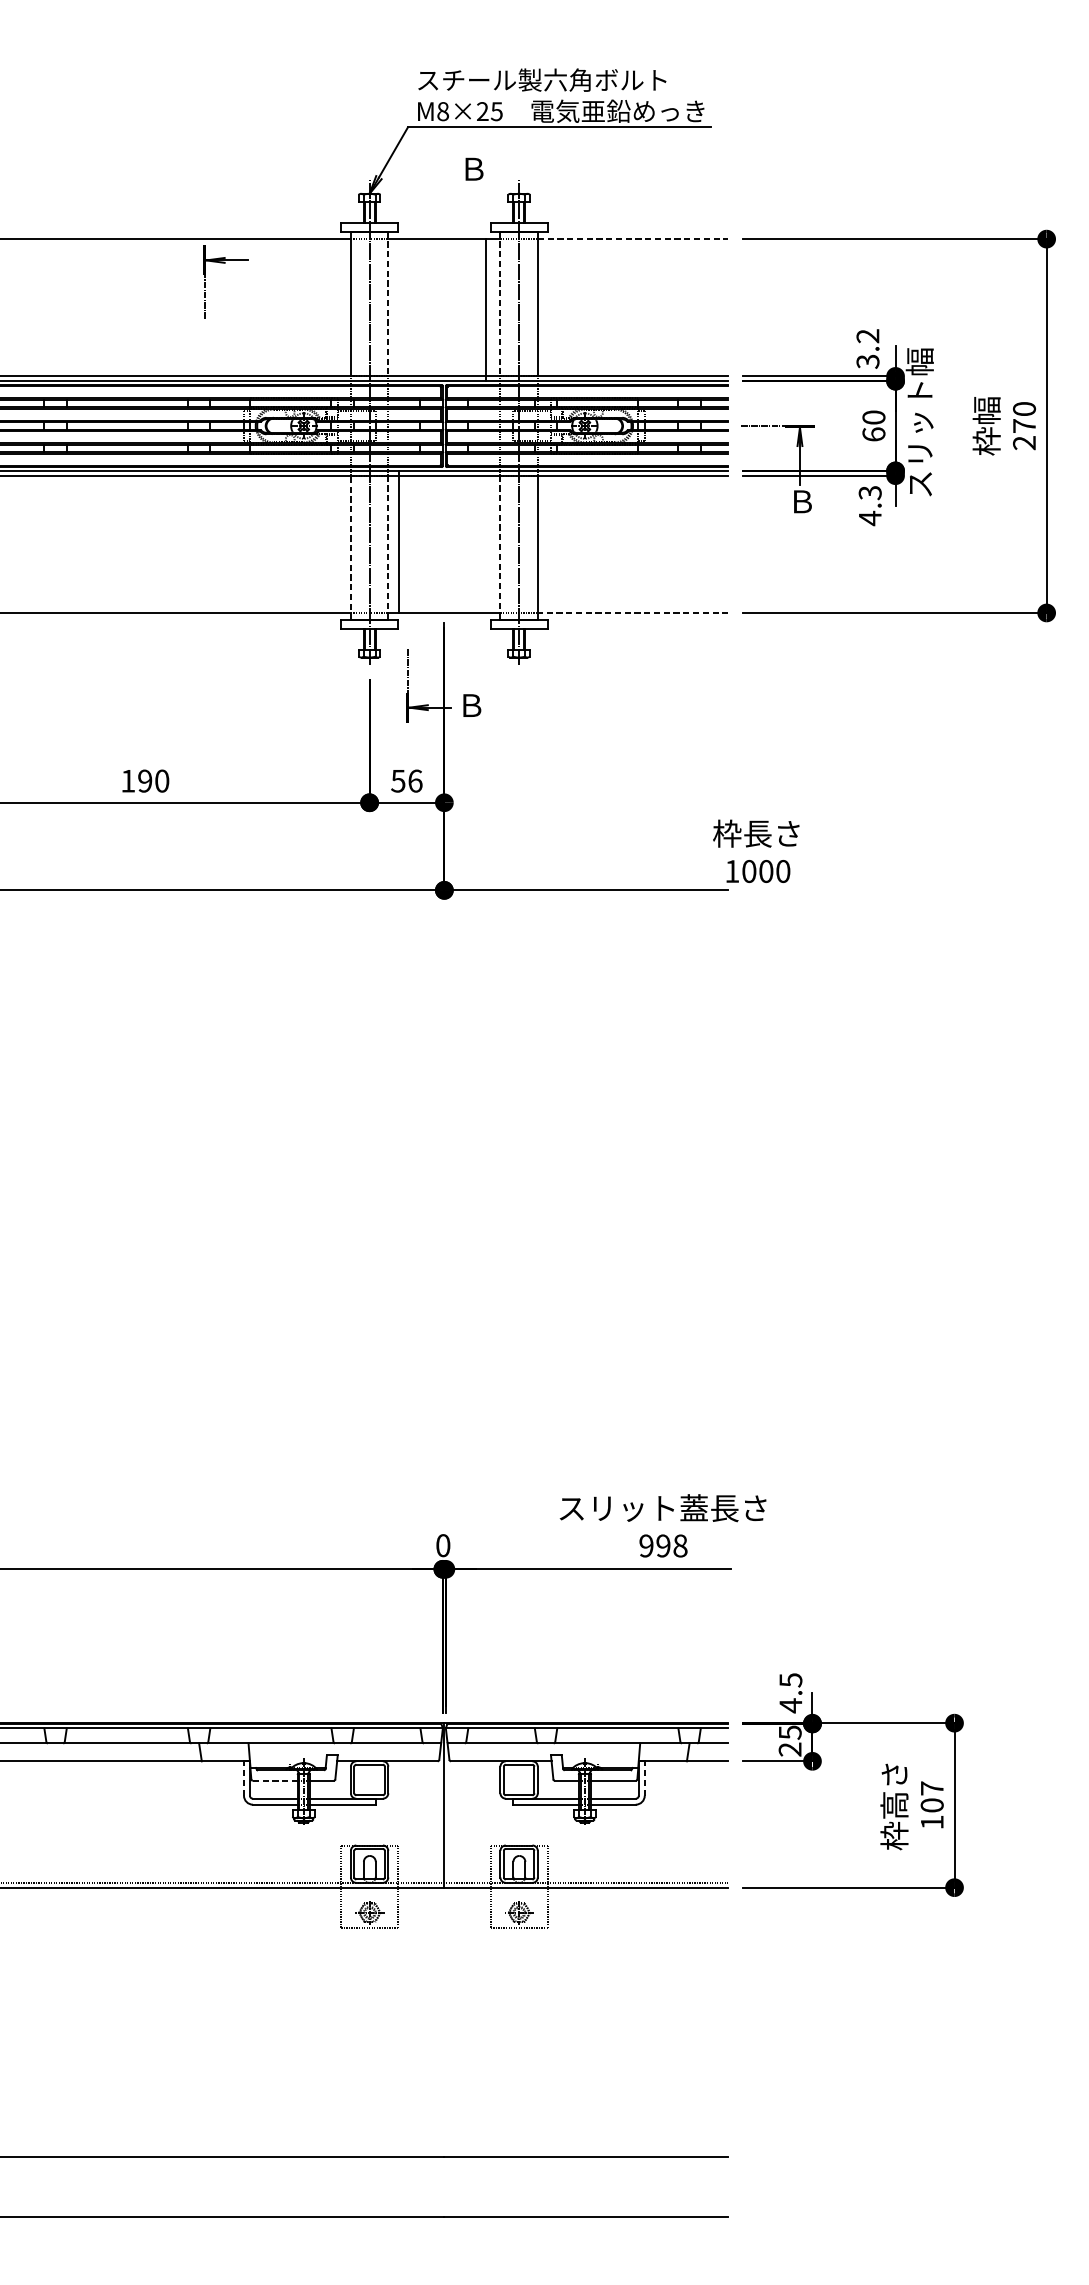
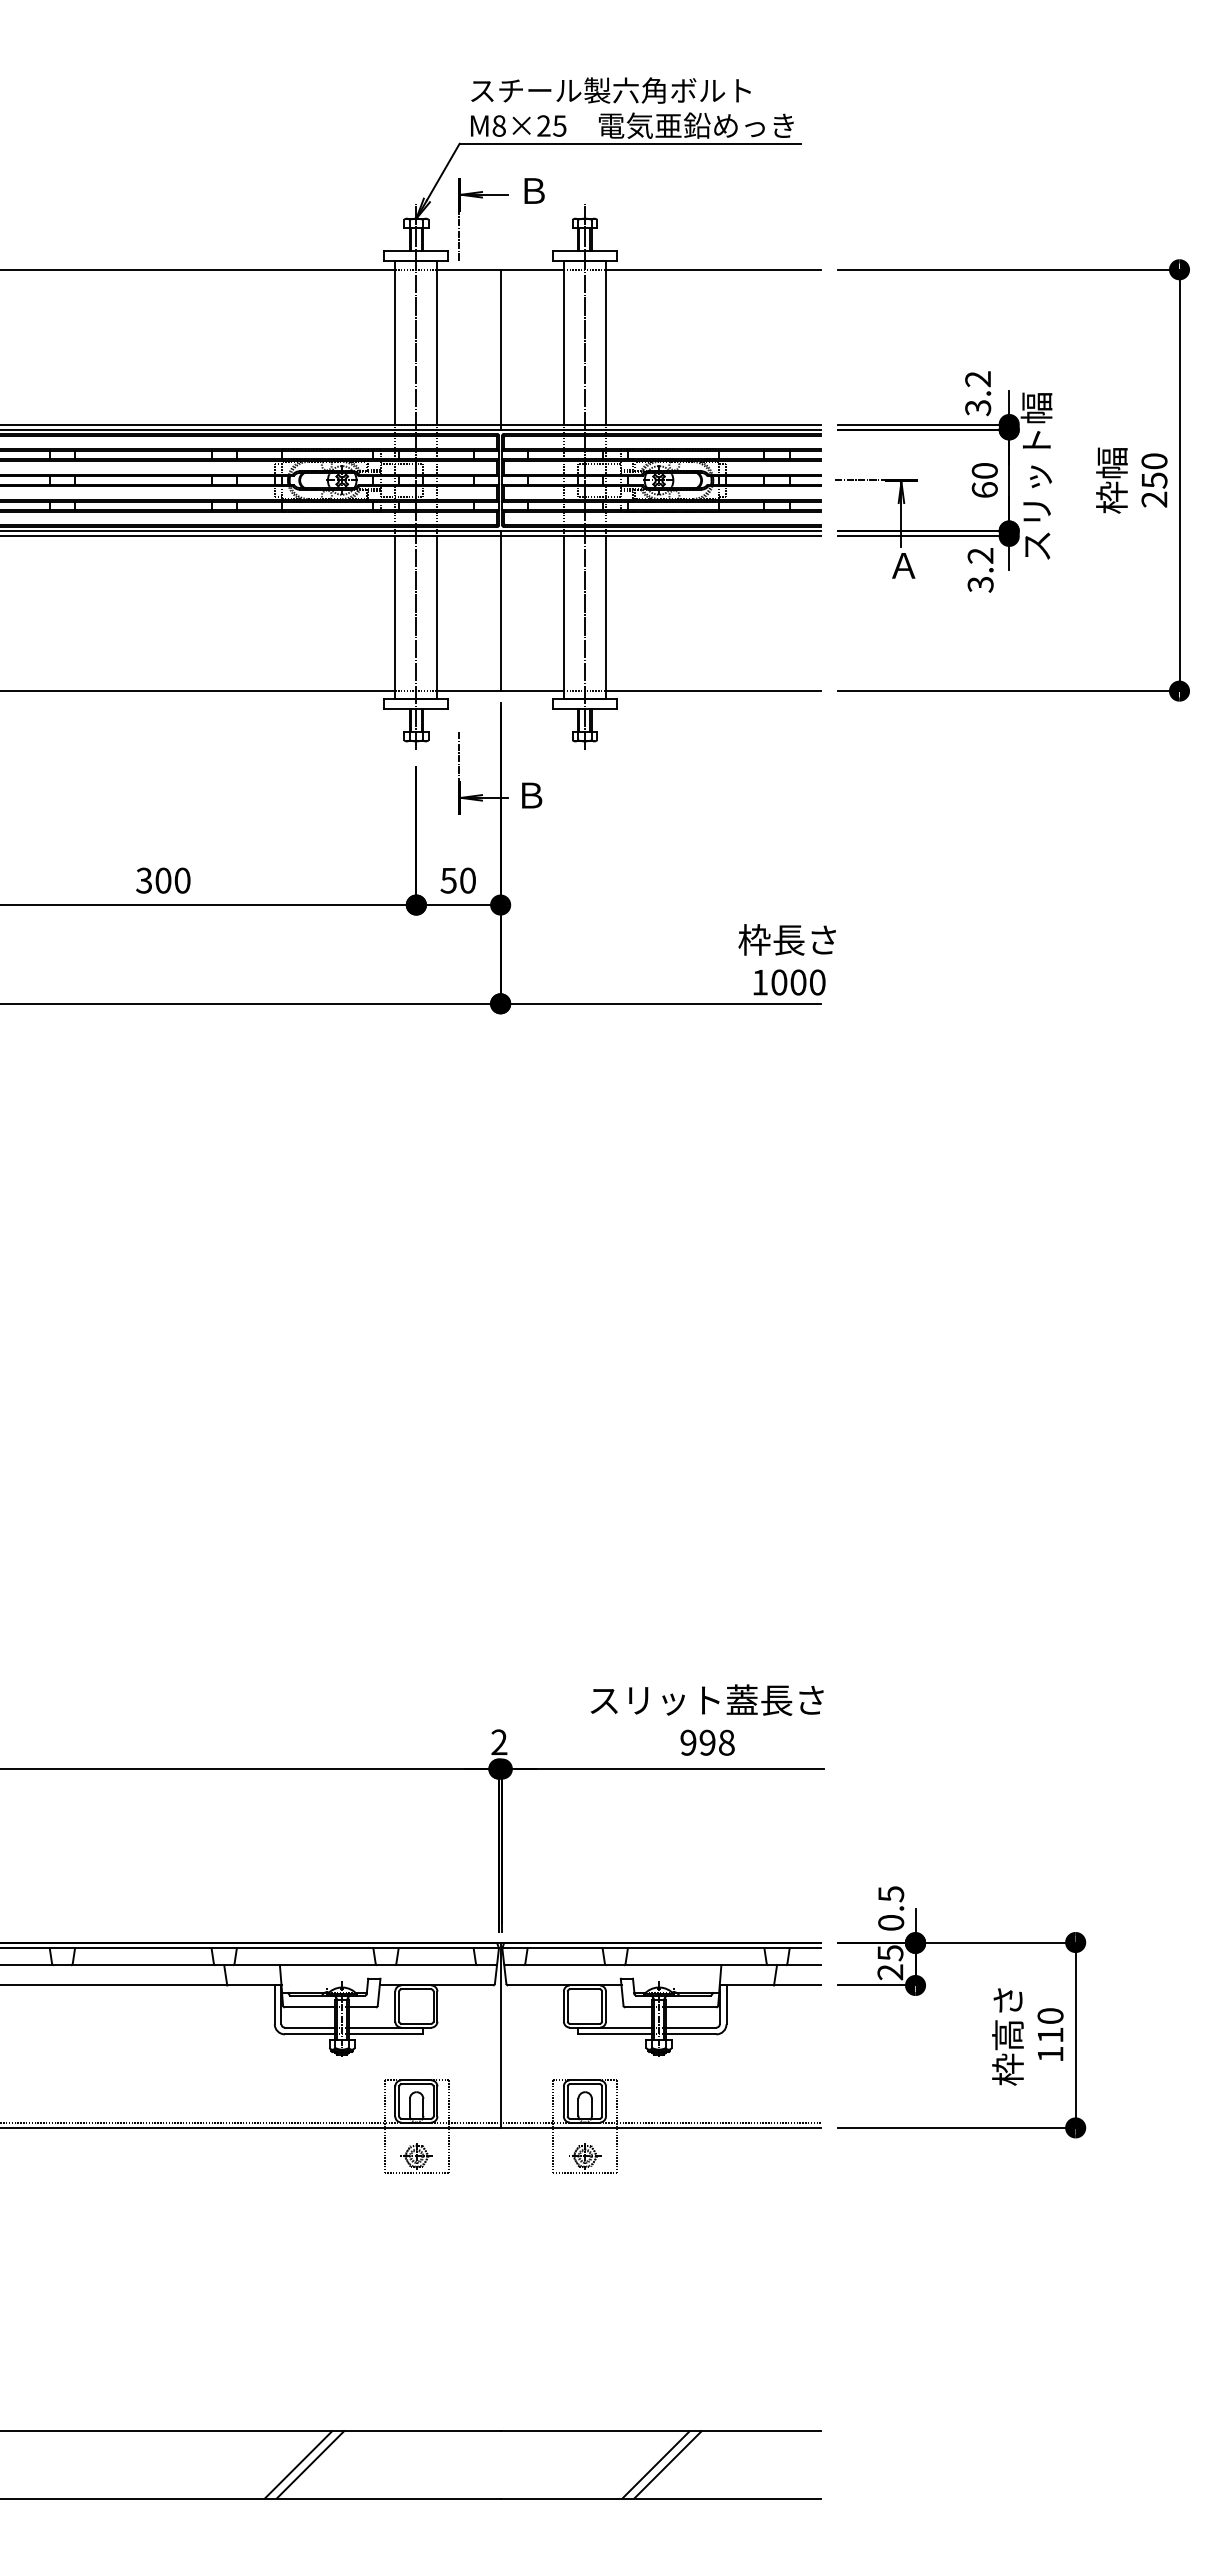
line: (633, 238) -> (713, 269), dashed -> solid
part: (225, 263) -> (482, 198), moved
line: (388, 303) -> (437, 342), dashed -> solid
line: (500, 303) -> (563, 342), dashed -> solid
line: (485, 309) -> (500, 349), moved
text: (1024, 426) -> (1154, 480), 270 -> 250
text: (801, 501) -> (903, 565), Ｂ -> Ａ
text: (870, 505) -> (980, 570), 4.3 -> 3.2
line: (398, 542) -> (500, 611), moved
line: (351, 547) -> (395, 617), dashed -> solid
line: (388, 548) -> (437, 618), dashed -> solid
line: (500, 548) -> (563, 618), dashed -> solid
line: (632, 613) -> (712, 691), dashed -> solid
text: (136, 780) -> (153, 880), 190 -> 300
text: (415, 780) -> (468, 880), 56 -> 50
text: (755, 851) -> (786, 959), moved
text: (662, 1525) -> (706, 1719), moved
text: (443, 1545) -> (499, 1742), 0 -> 2
text: (791, 1705) -> (891, 1922), 4.5 -> 0.5
line: (243, 1778) -> (274, 2004), dashed -> solid
line: (644, 1778) -> (726, 2004), dashed -> solid
line: (275, 1780) -> (310, 2007), dashed -> solid
text: (932, 1796) -> (1050, 2025), 107 -> 110
line: (265, 2186) -> (298, 2464), added
line: (275, 2186) -> (310, 2464), added
line: (581, 2186) -> (655, 2464), added
line: (592, 2186) -> (667, 2464), added

